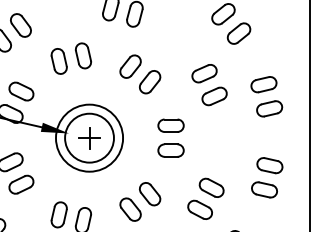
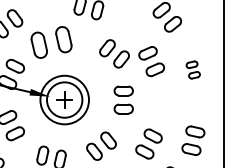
part: (71, 58) -> (51, 42), size x1.4
part: (140, 73) -> (114, 53), moved
part: (267, 95) -> (193, 69), size x0.6
part: (267, 177) -> (193, 140), moved

